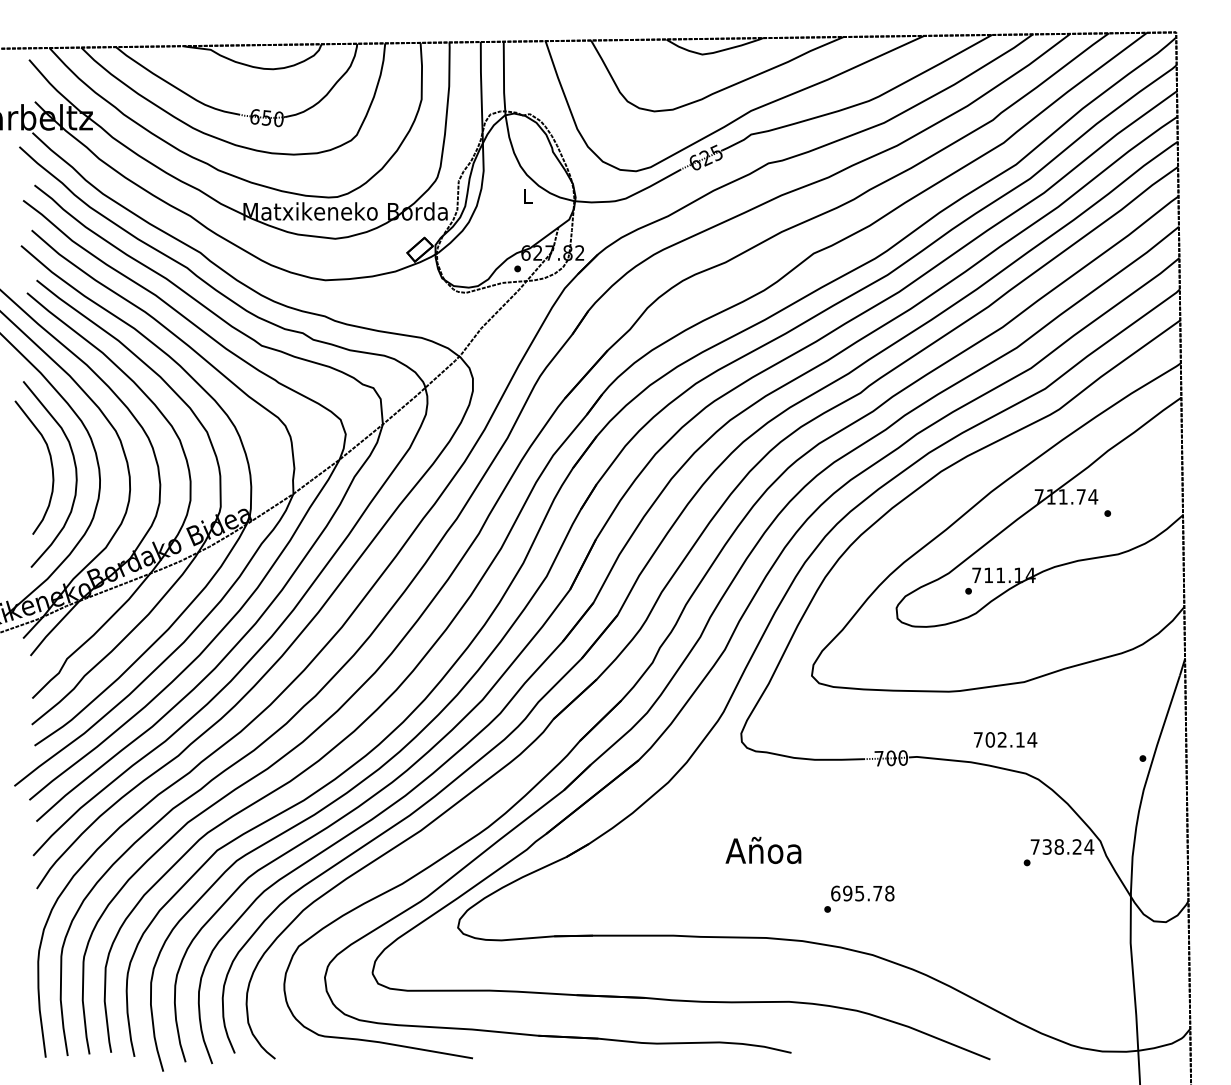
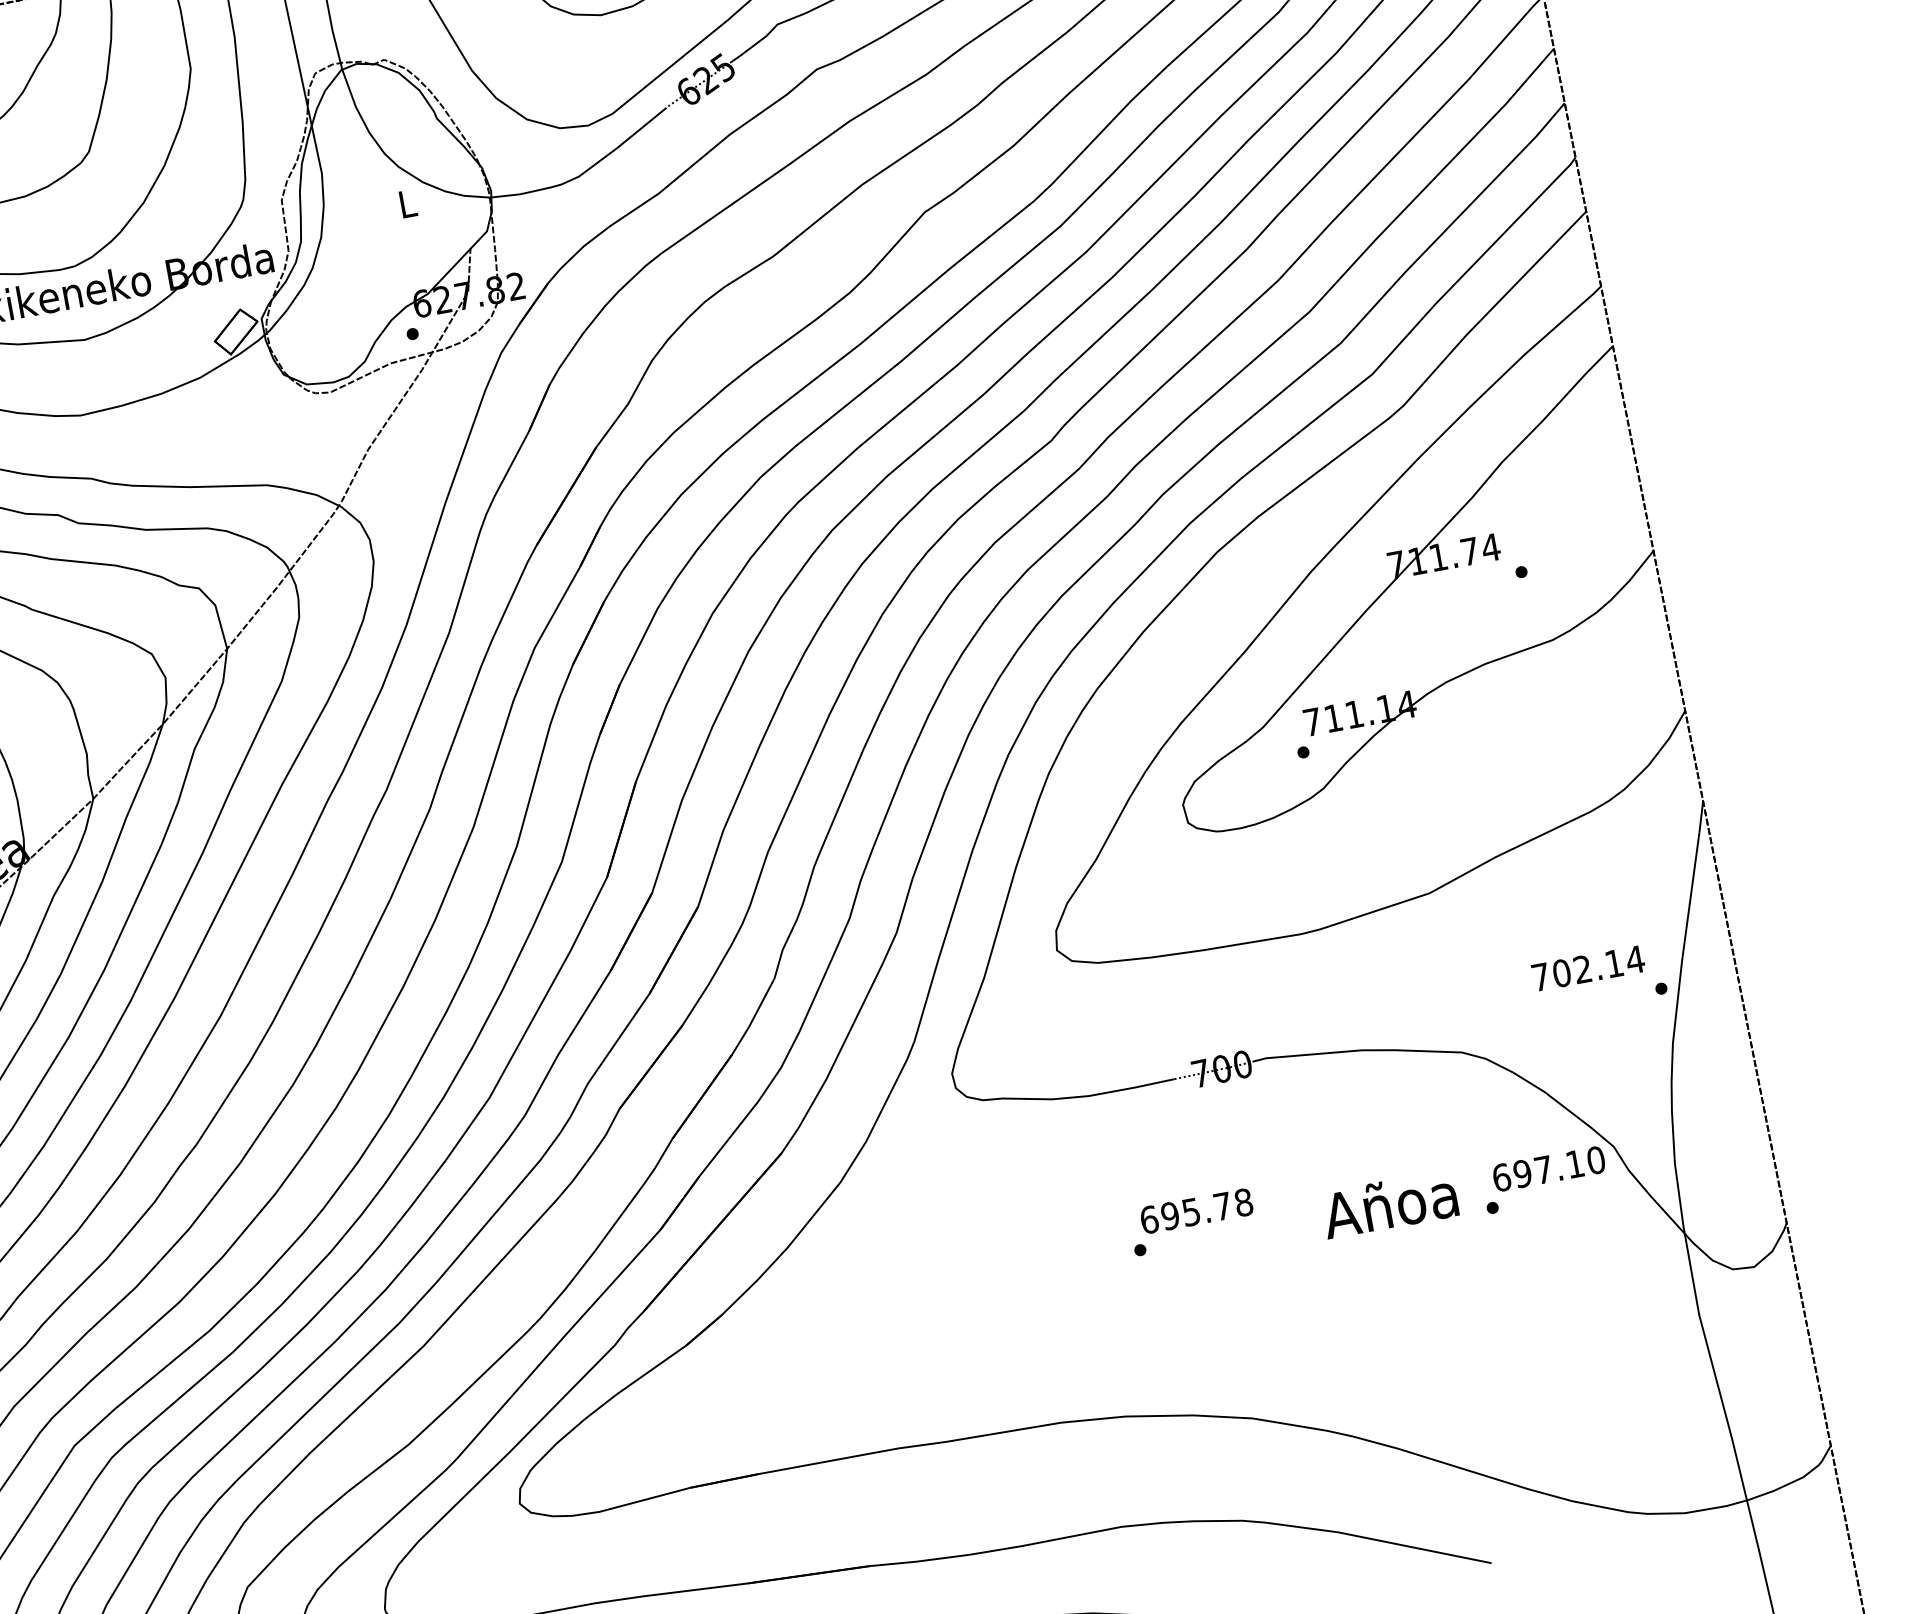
text: (1005, 739) -> (1588, 967), moved
text: (1062, 846) -> (1549, 1168), 738.24 -> 697.10
text: (763, 850) -> (1389, 1204), moved
text: (859, 898) -> (1192, 1220), moved

